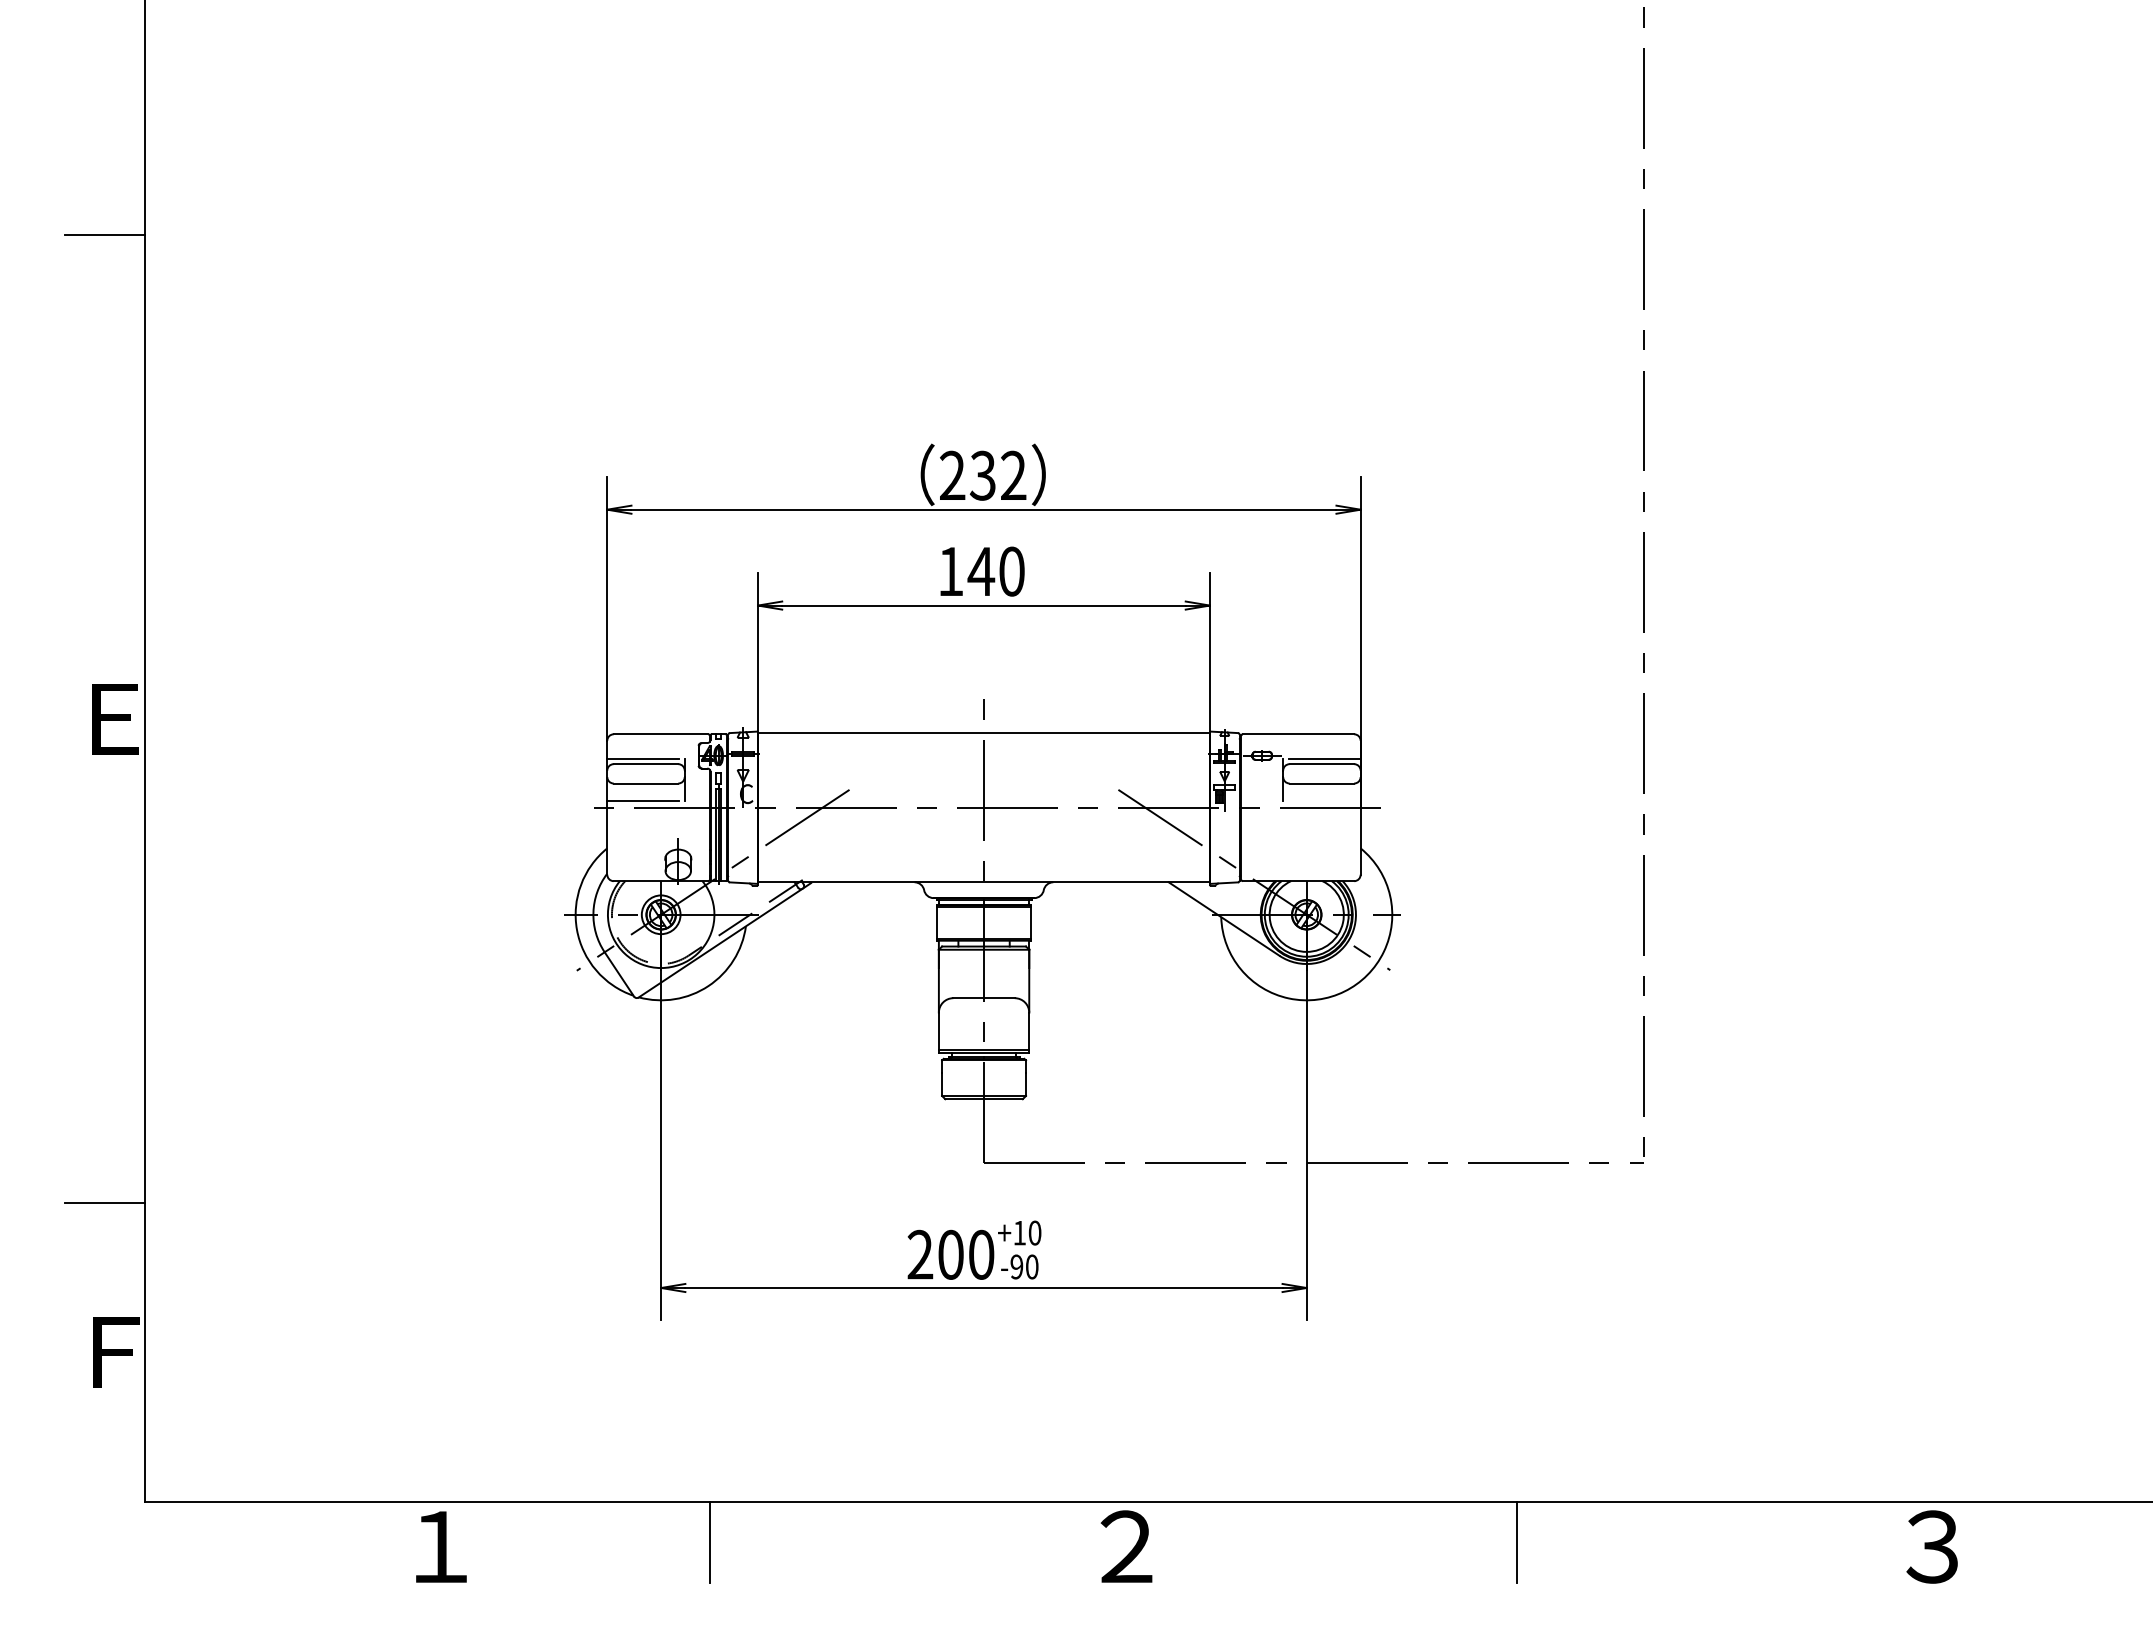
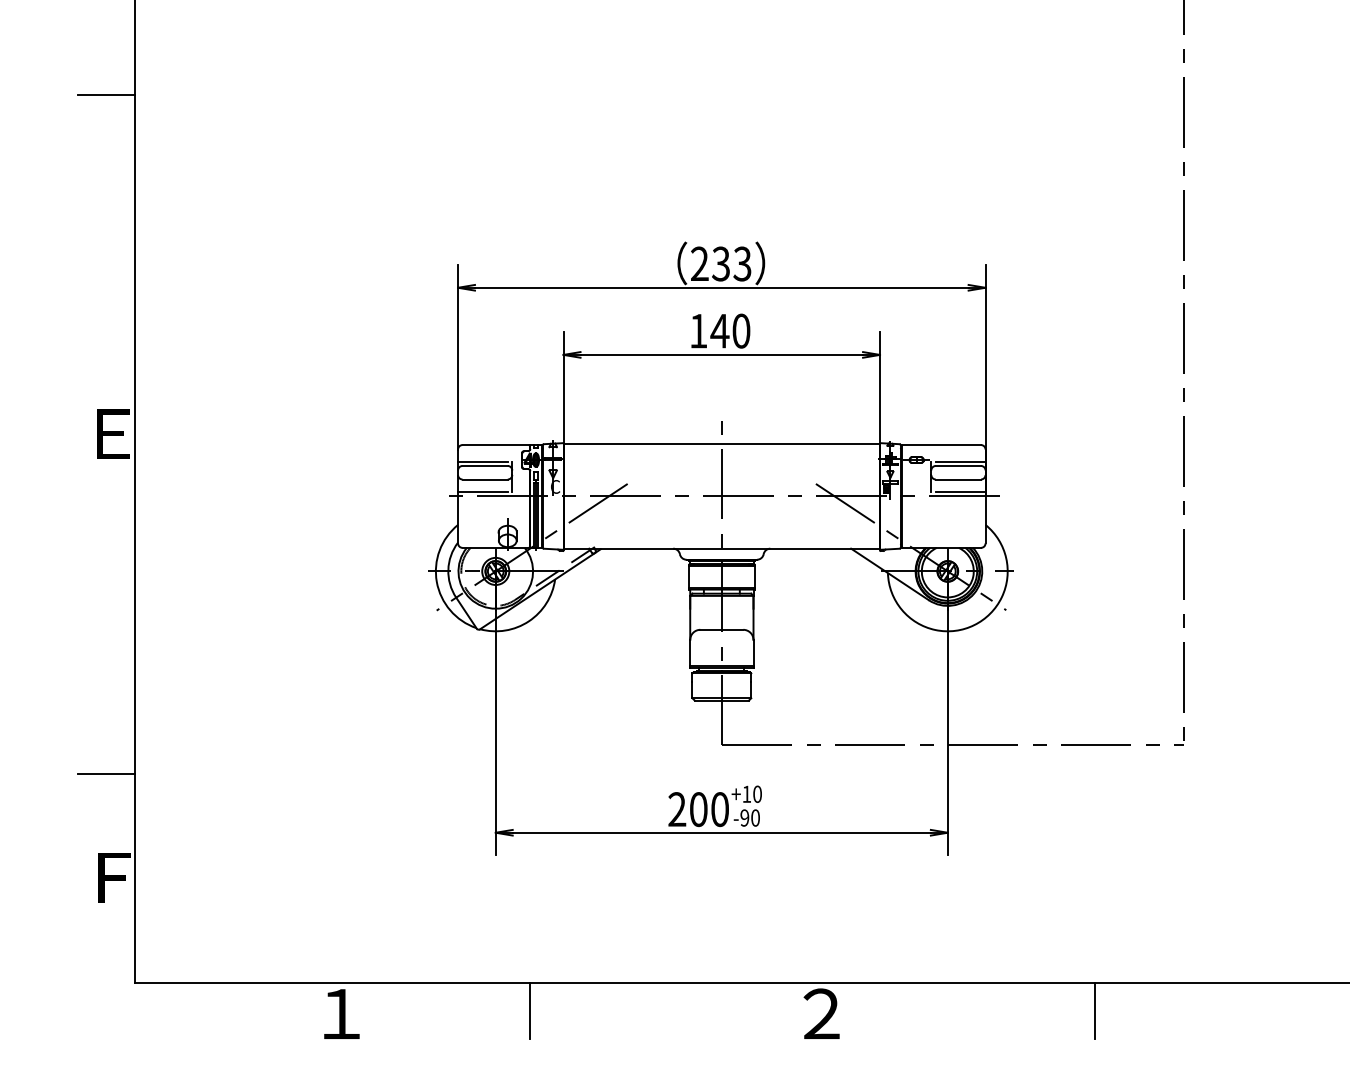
text: (1013, 475) -> (742, 263), 232 -> 233
line: (1324, 801) -> (960, 492), added

